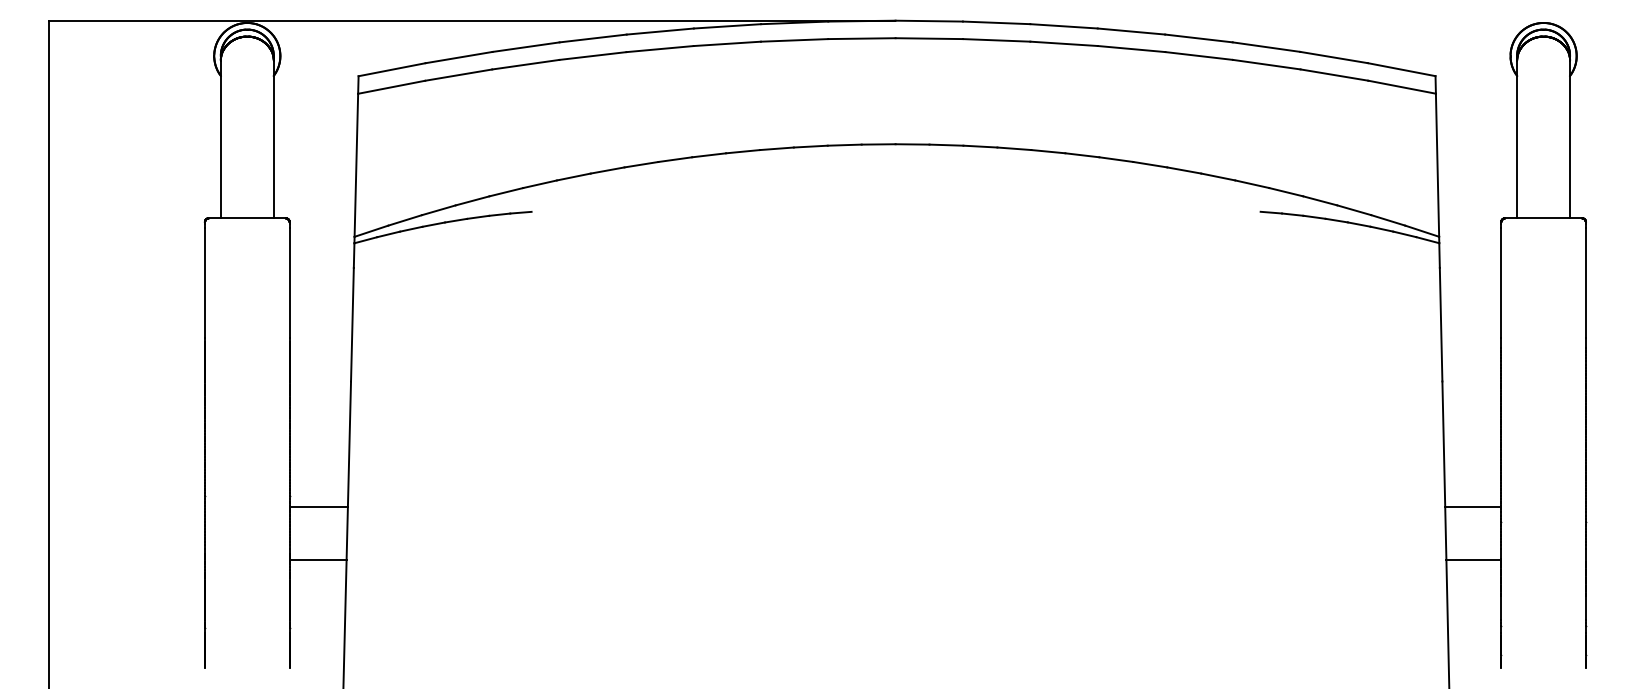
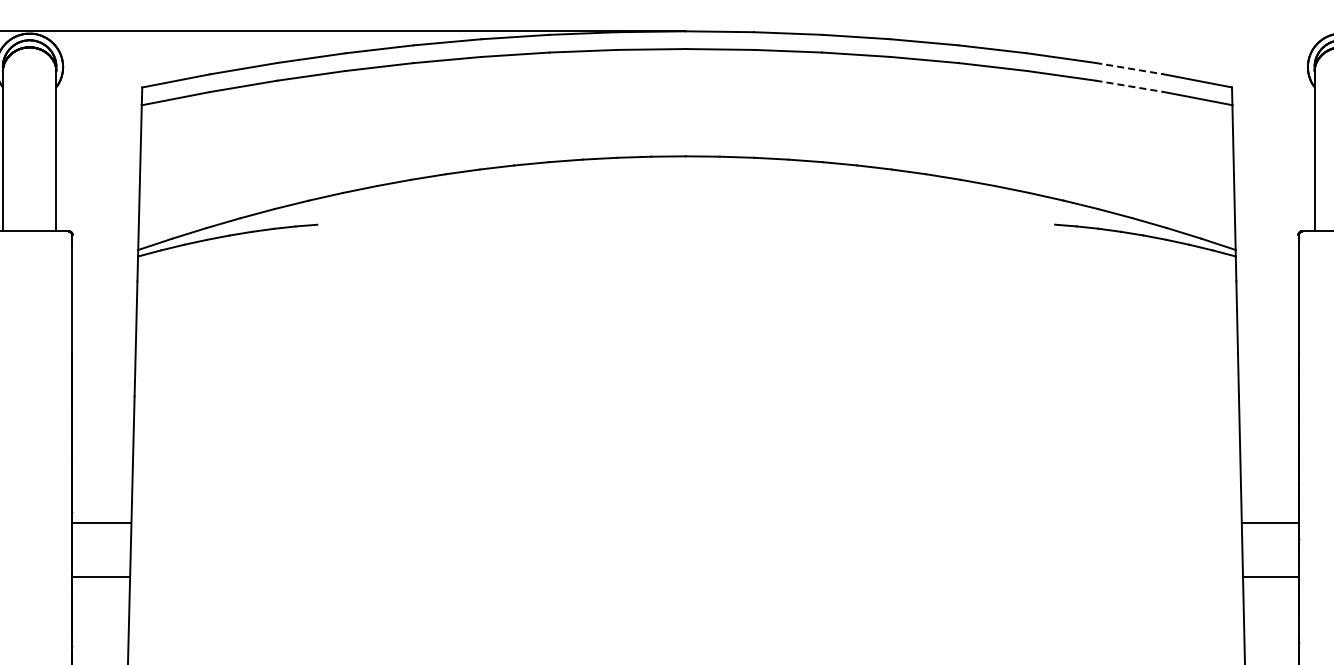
line: (1334, 57) -> (1129, 68), solid -> dashed
line: (1334, 75) -> (1129, 86), solid -> dashed

